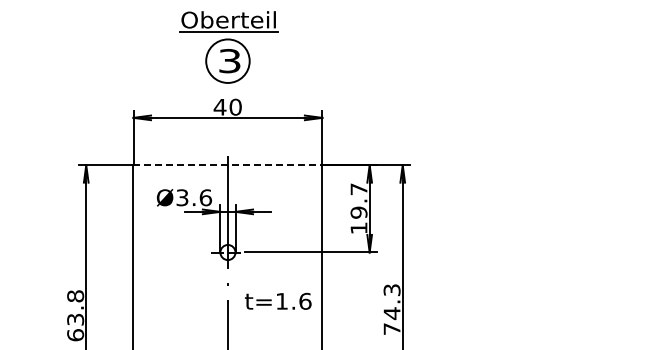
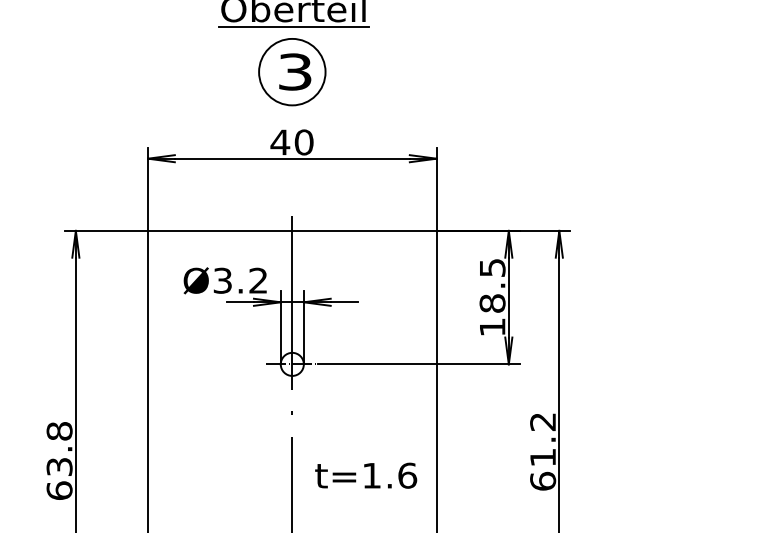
line: (228, 165) -> (293, 231), dashed -> solid
text: (205, 197) -> (258, 280), Ø3.6 -> Ø3.2
text: (358, 200) -> (491, 284), 19.7 -> 18.5
text: (278, 300) -> (366, 474), moved
text: (391, 309) -> (542, 451), 74.3 -> 61.2

